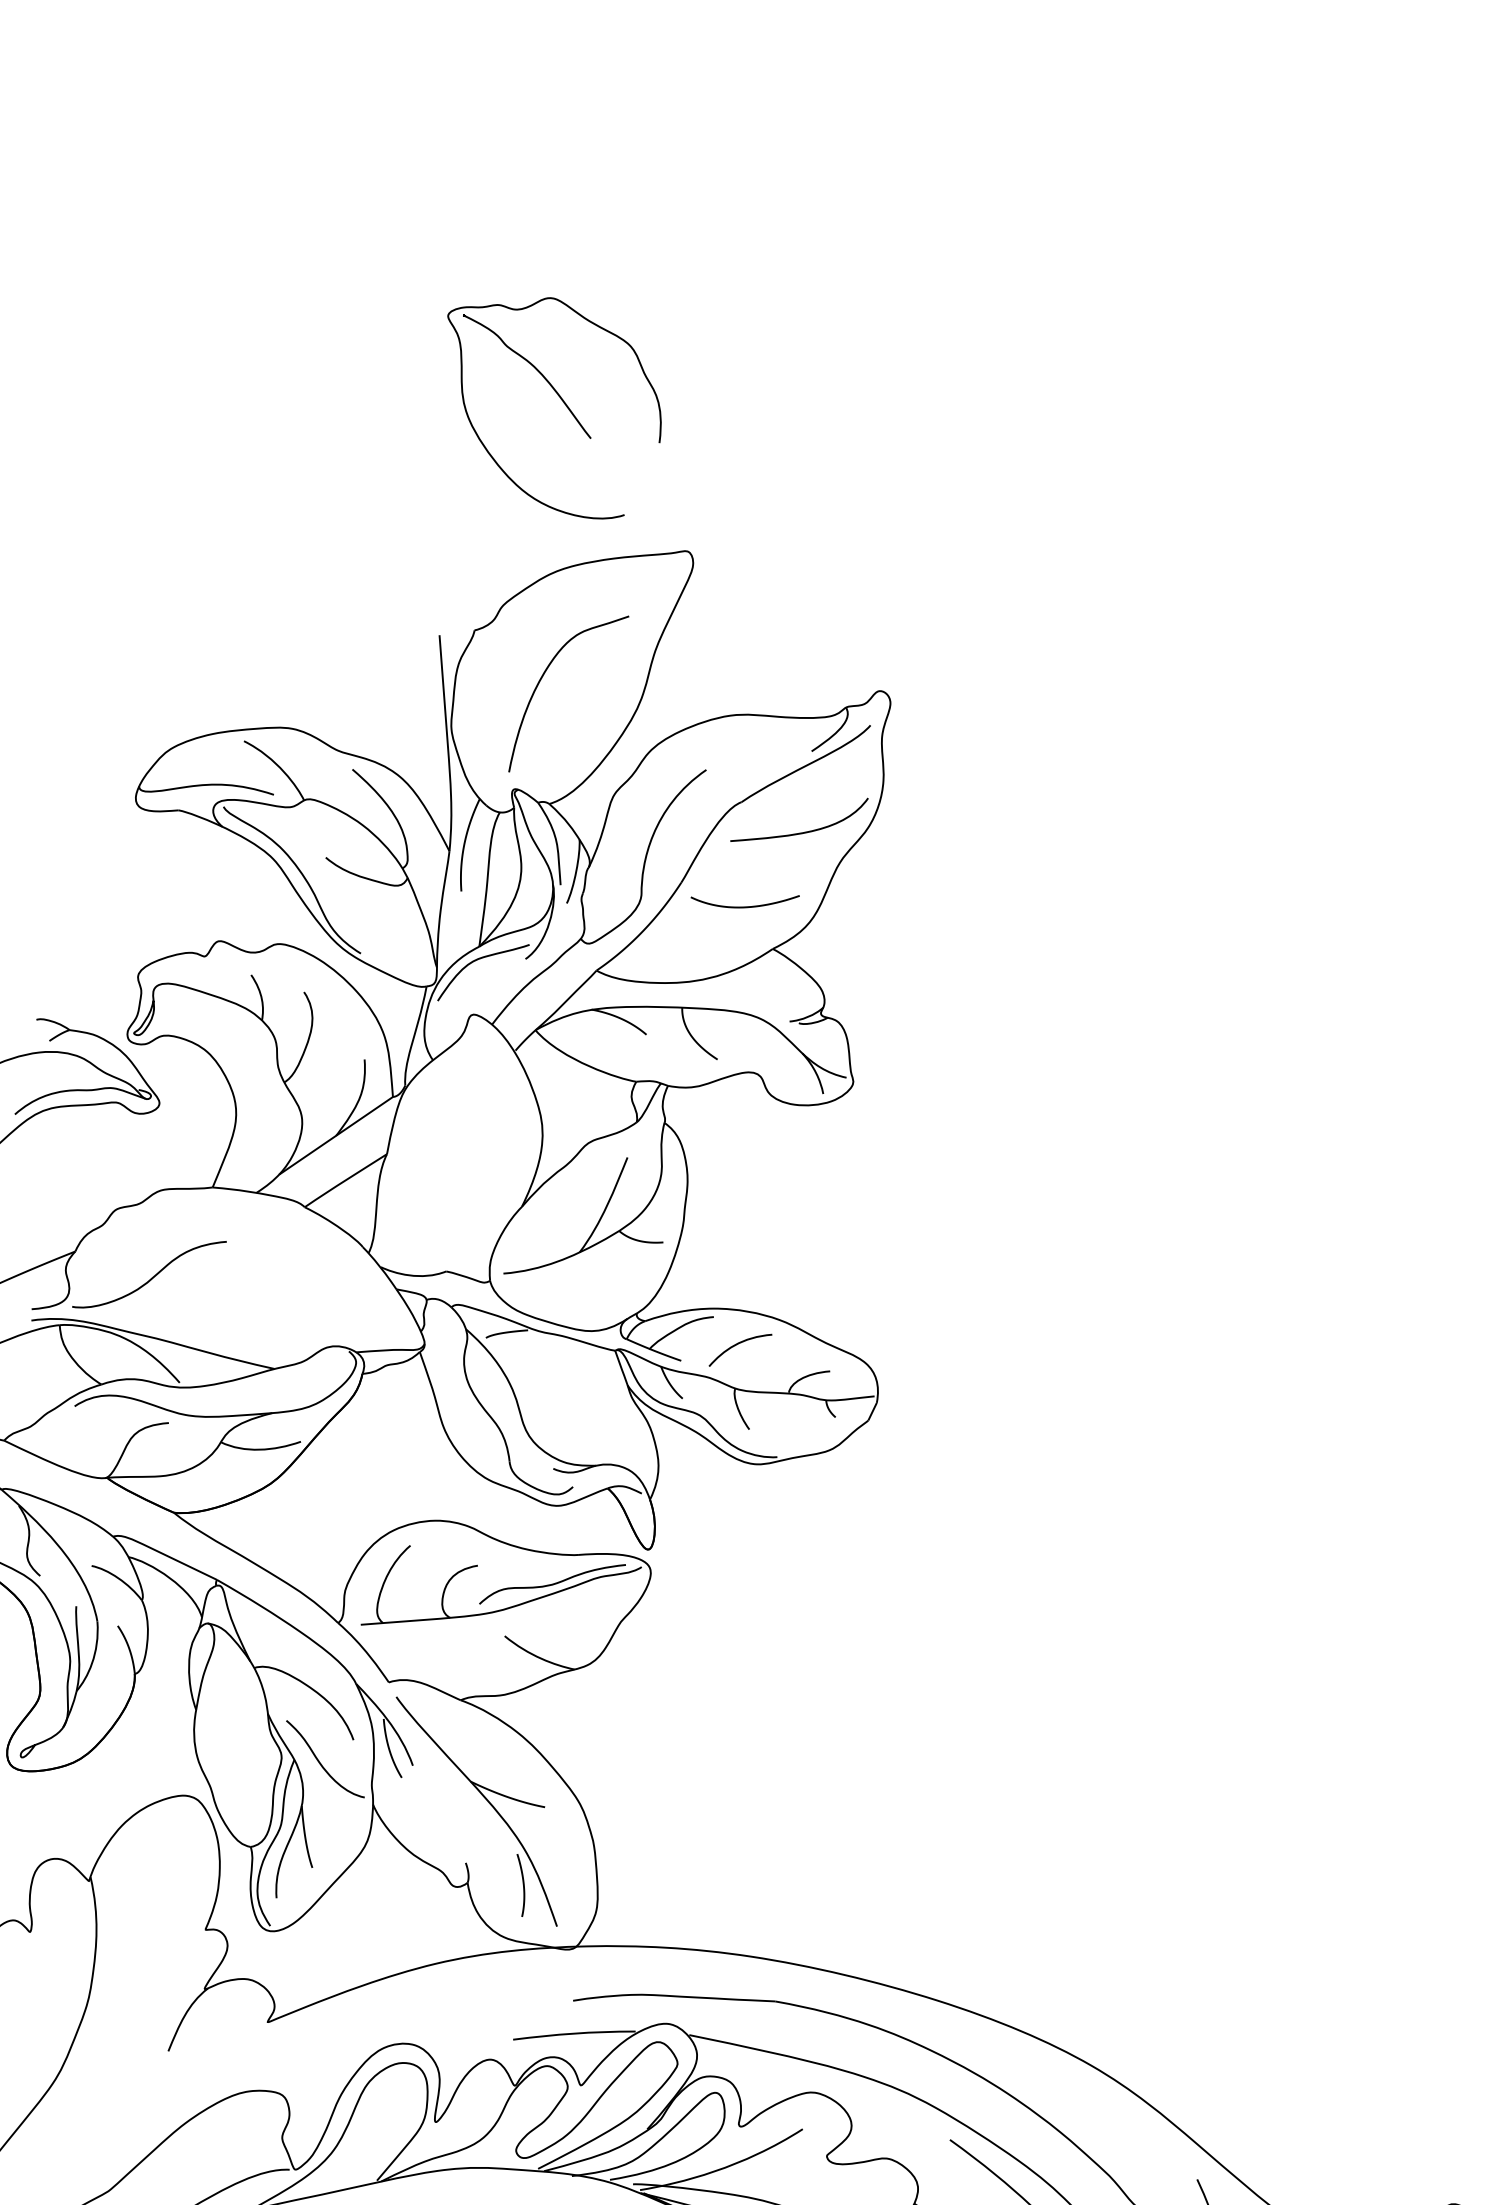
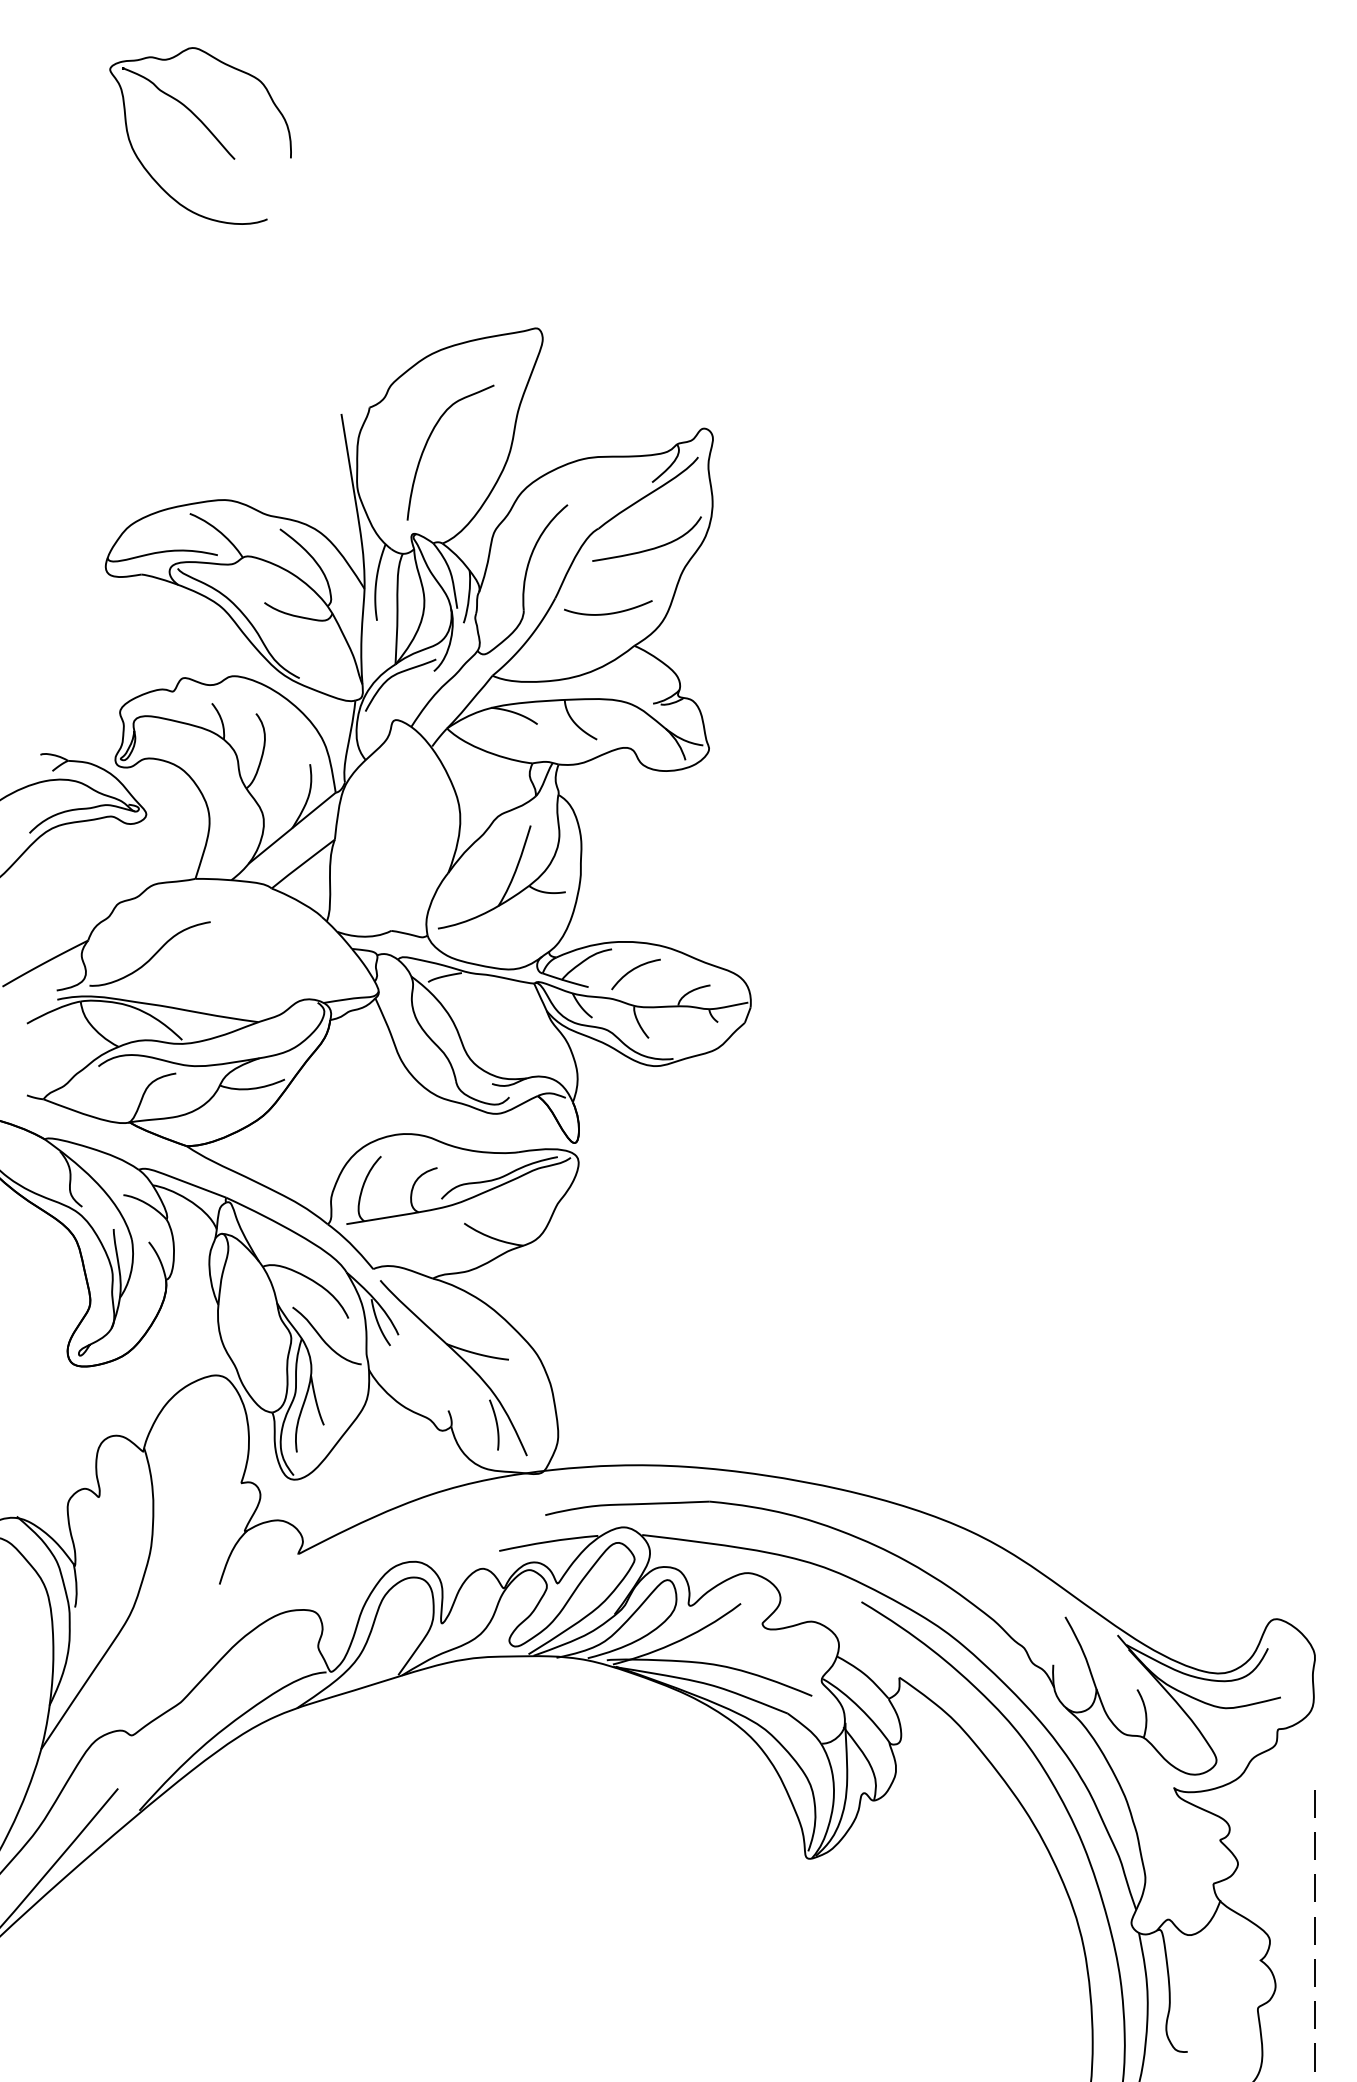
part: (559, 397) -> (206, 128), moved

